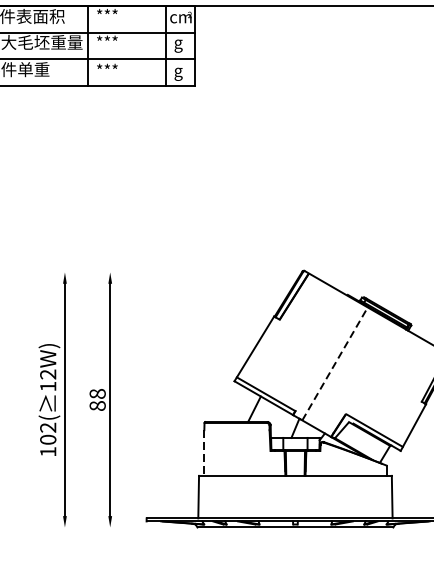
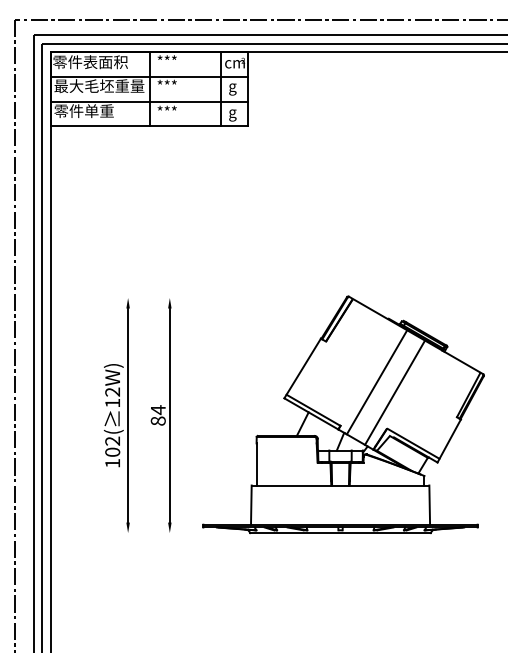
line: (335, 362) -> (377, 381), dashed -> solid
line: (355, 374) -> (395, 392), added
text: (96, 394) -> (157, 410), 88 -> 84
line: (204, 453) -> (256, 464), dashed -> solid

